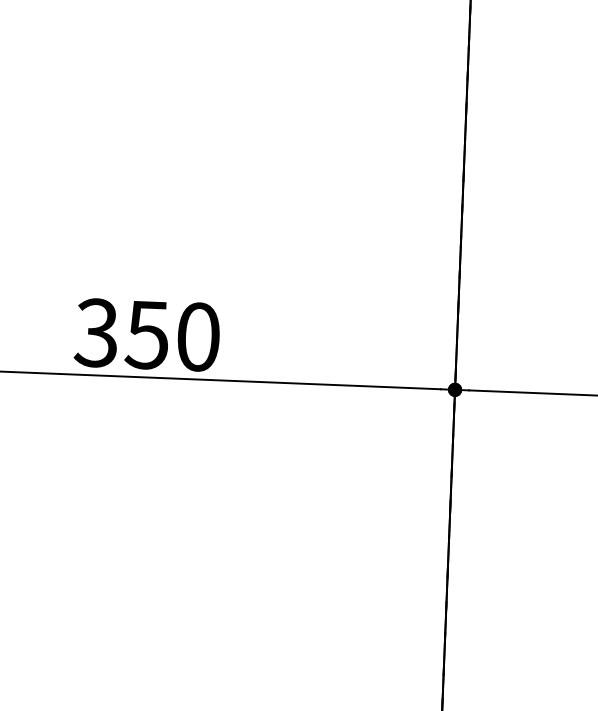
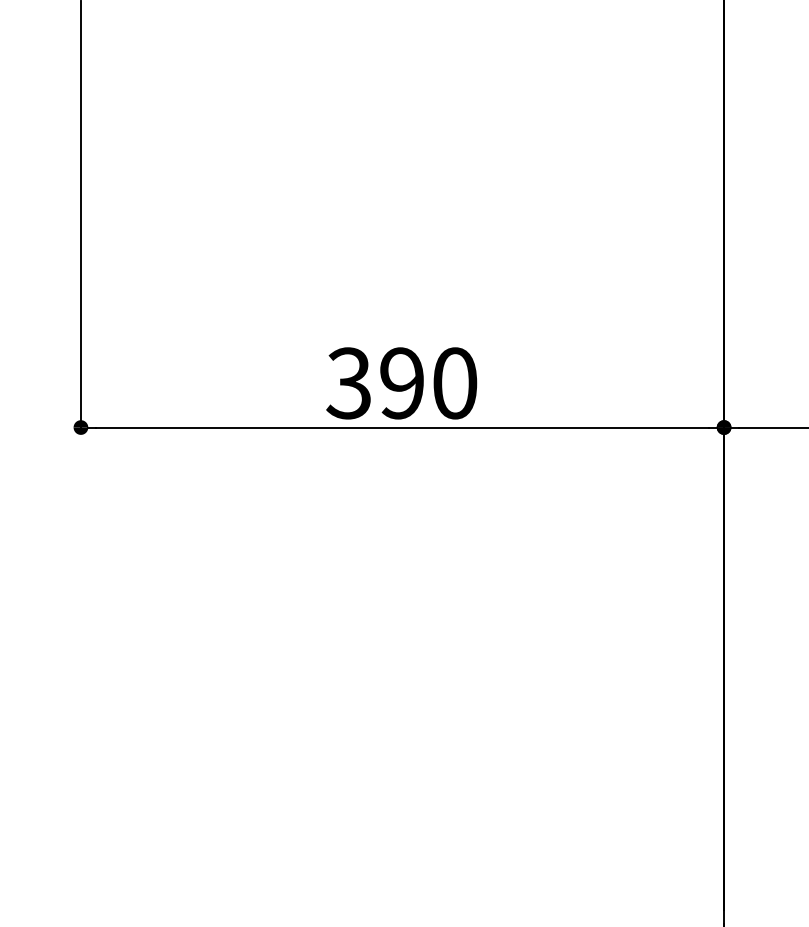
text: (146, 335) -> (400, 383), 350 -> 390

